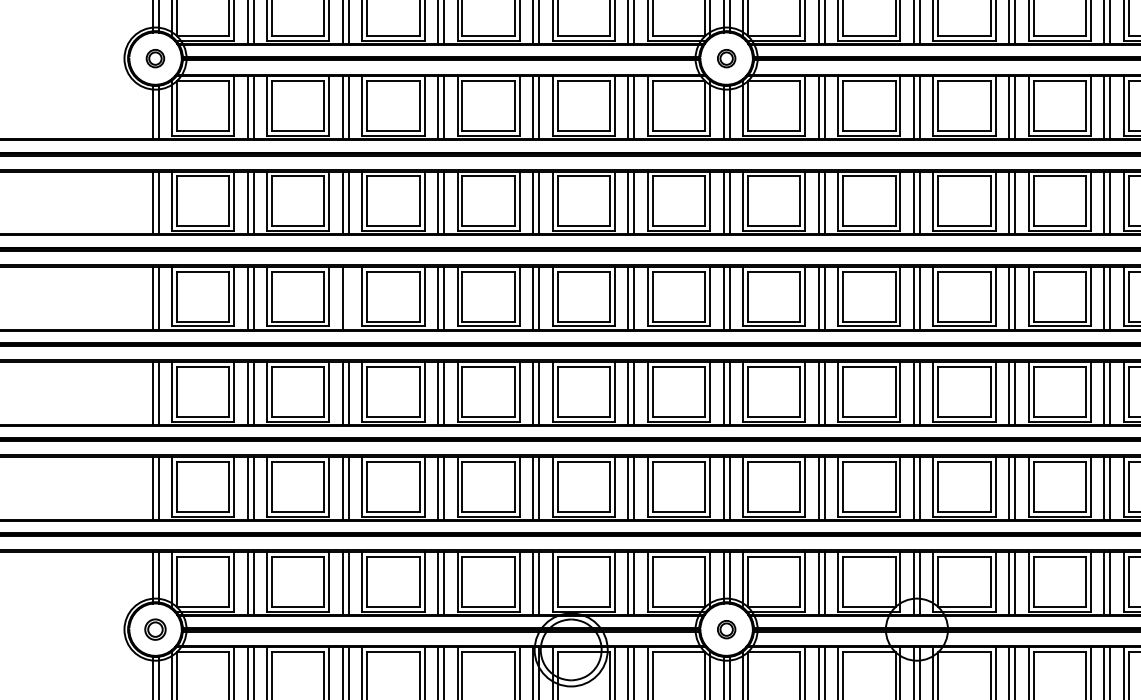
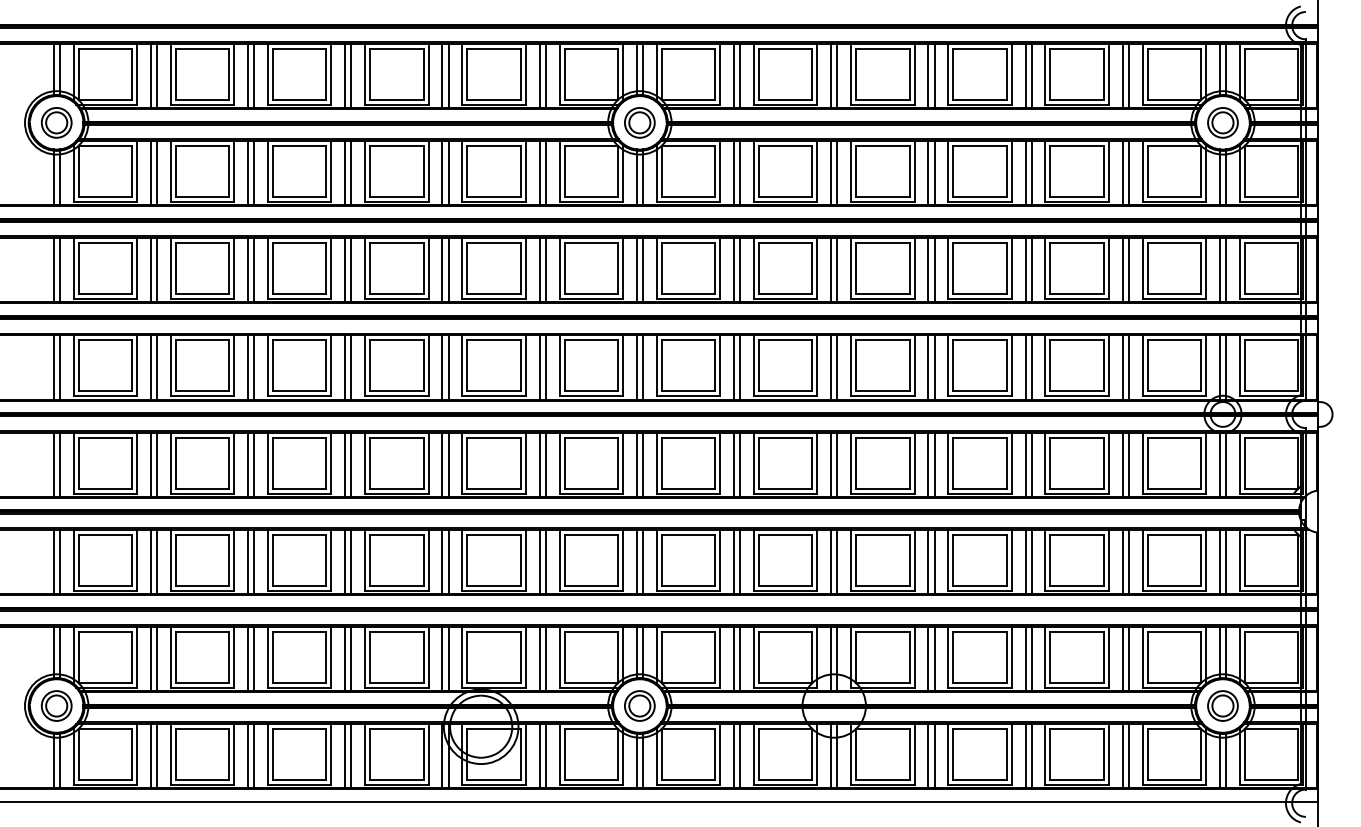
part: (155, 58) -> (56, 122), size x1.67
part: (726, 58) -> (639, 122), size x1.67
line: (349, 298) -> (254, 367), added
part: (155, 629) -> (56, 705), size x1.43
part: (726, 629) -> (639, 705), size x1.67

